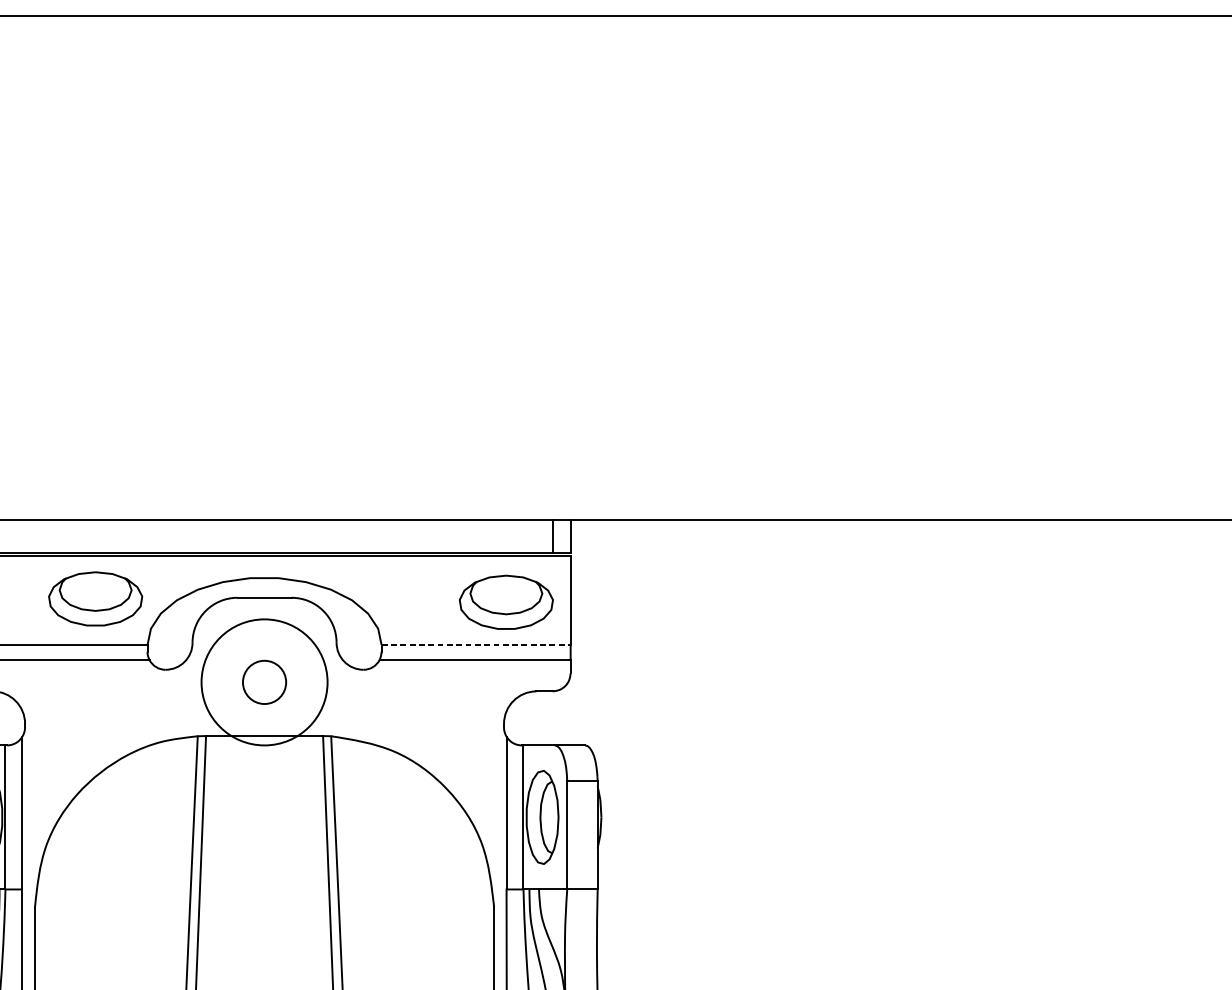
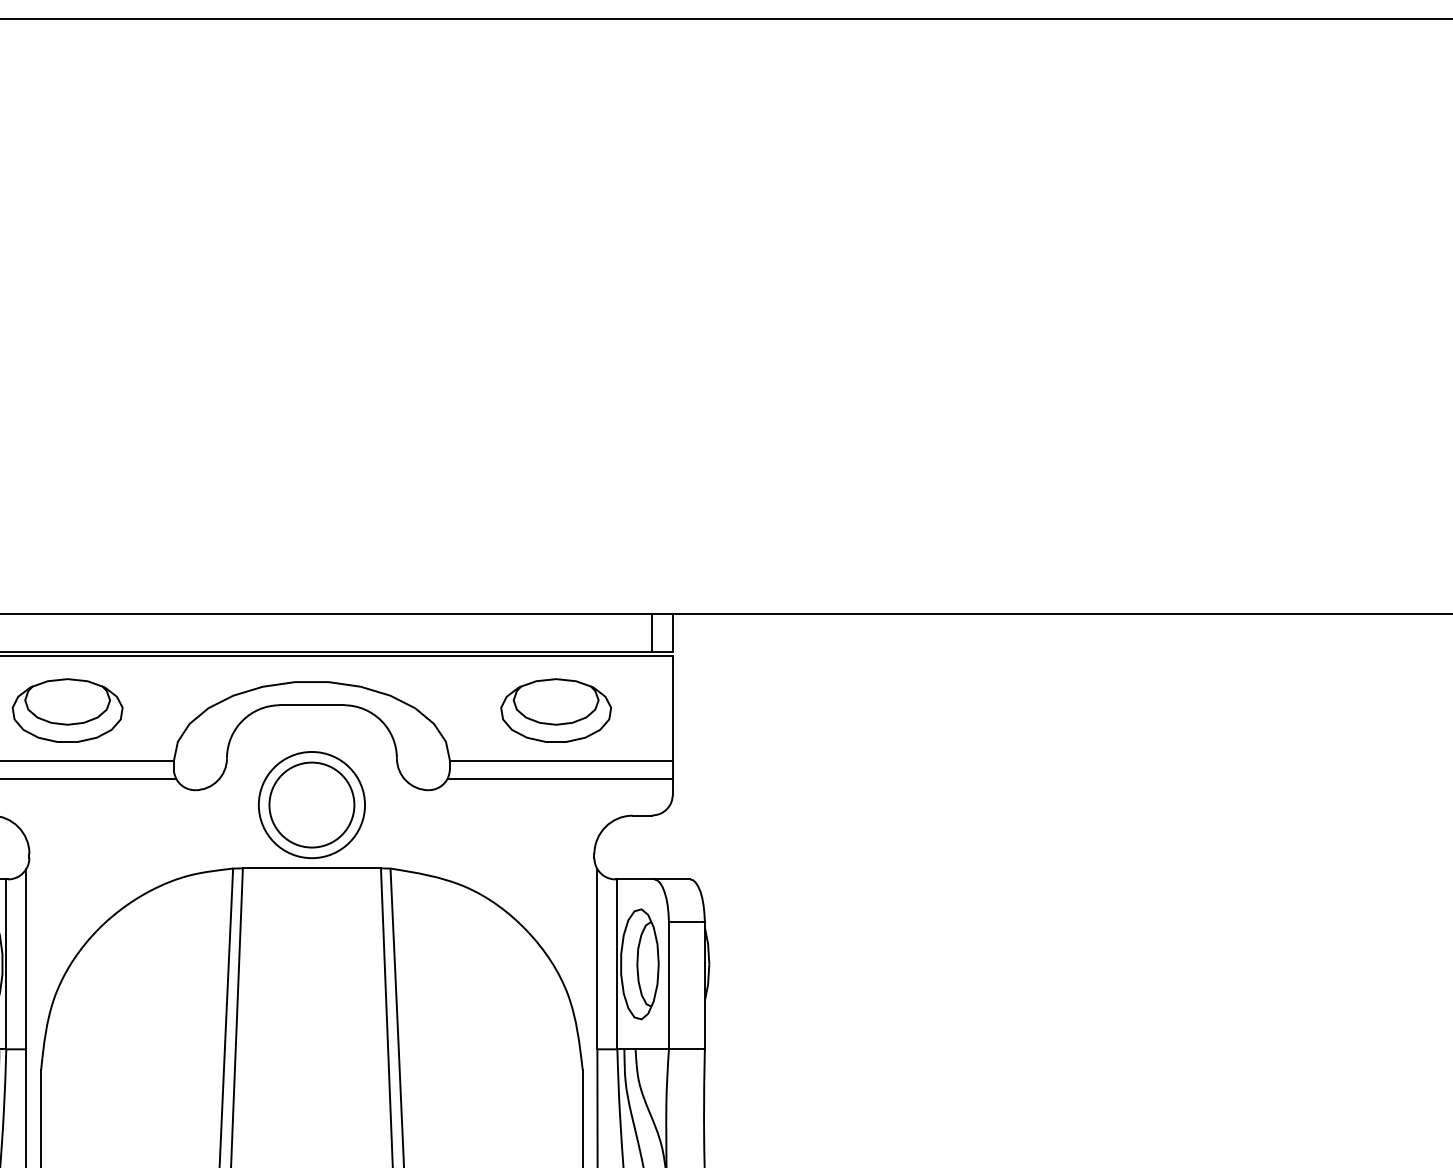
part: (95, 598) -> (67, 710), moved
part: (505, 602) -> (555, 710), moved
line: (476, 645) -> (561, 761), dashed -> solid
circle: (264, 681) -> (311, 804), size x0.71
circle: (264, 681) -> (311, 804), size x1.67

